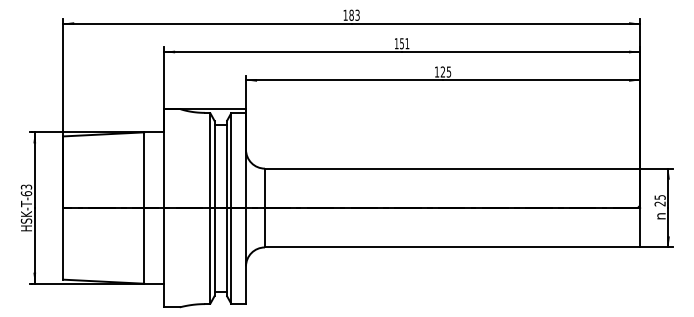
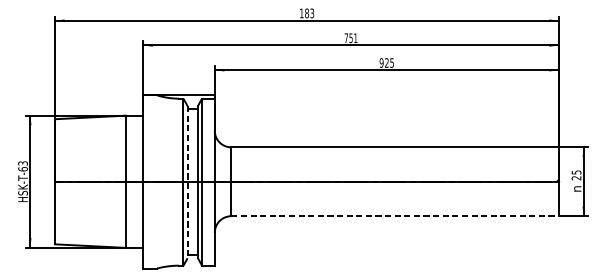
text: (396, 43) -> (346, 38), 151 -> 751
text: (436, 71) -> (381, 62), 125 -> 925
line: (214, 209) -> (187, 183), solid -> dashed
line: (452, 247) -> (395, 216), solid -> dashed

